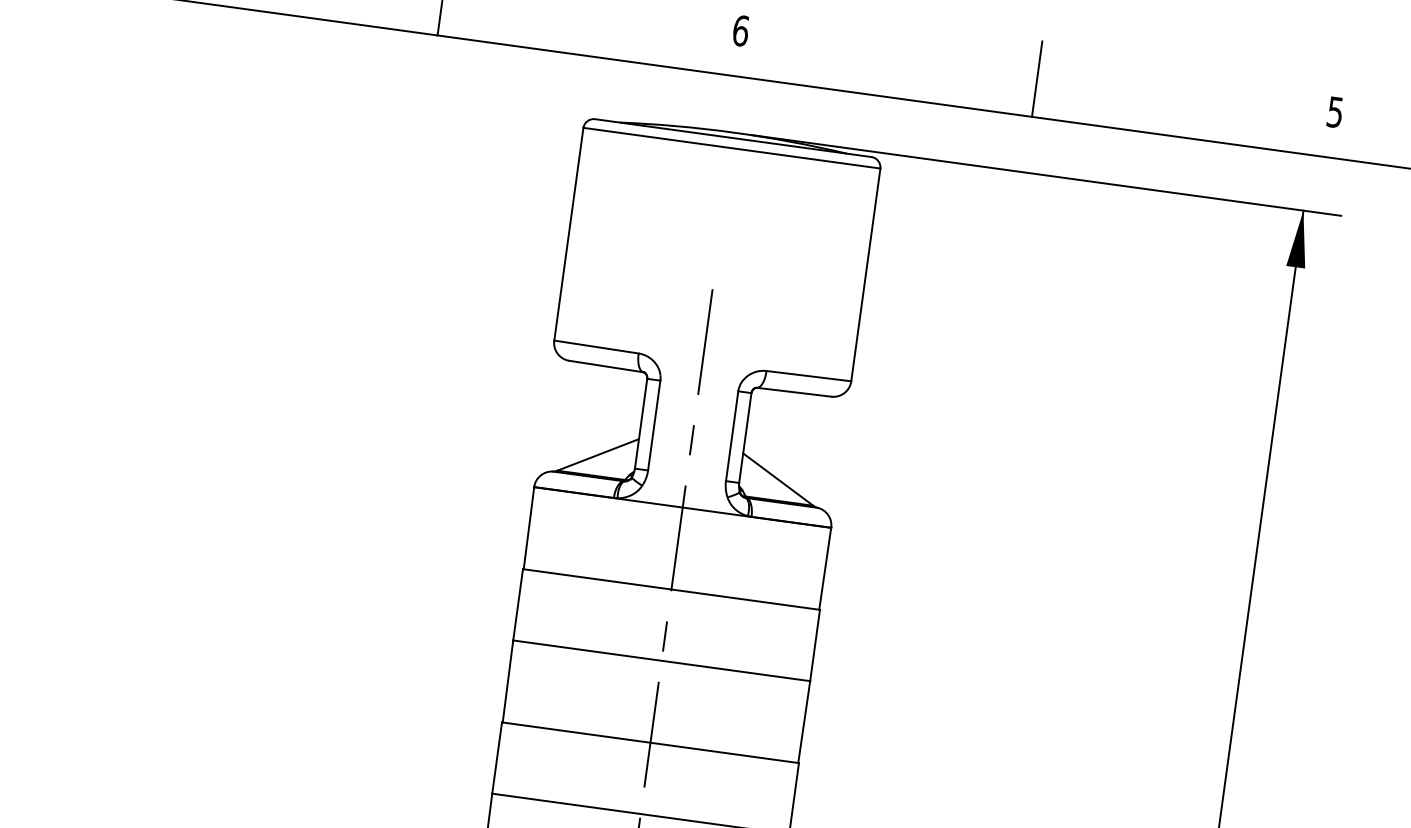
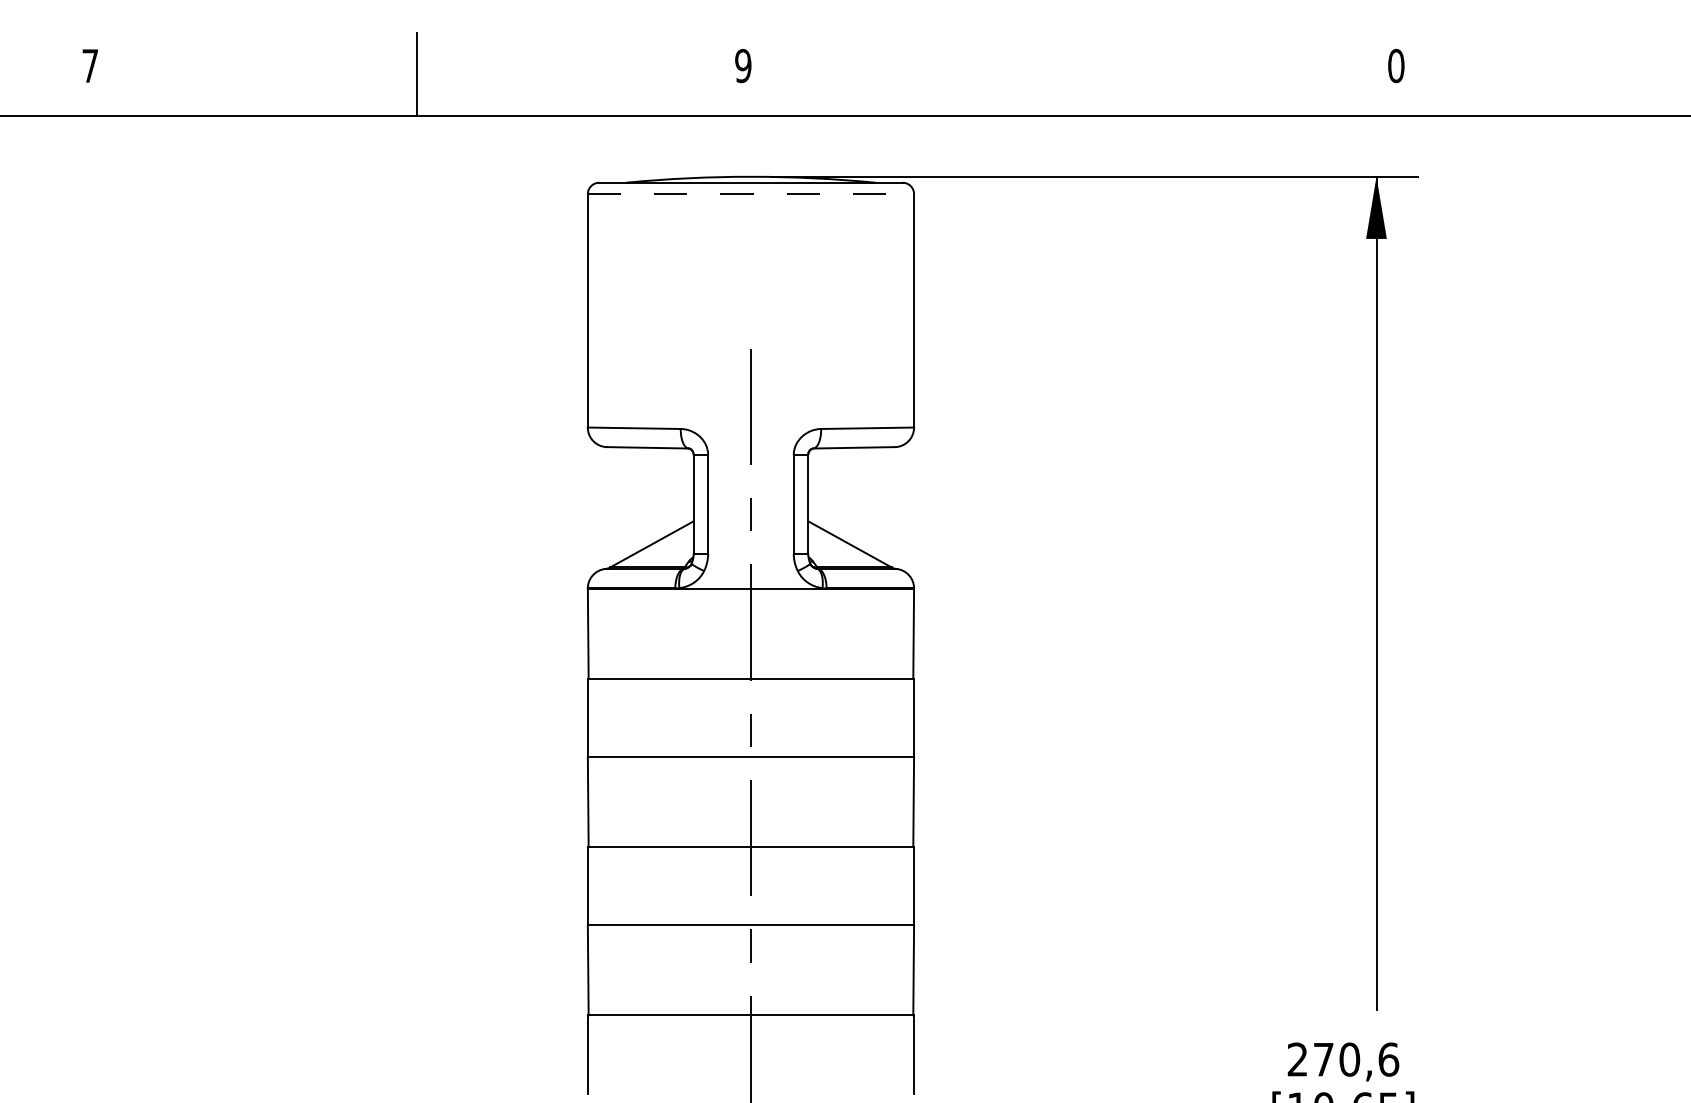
text: (741, 30) -> (743, 65), 6 -> 9
line: (1036, 78) -> (1069, 73), removed
text: (1335, 111) -> (1396, 65), 5 -> 0
line: (732, 147) -> (751, 193), solid -> dashed

